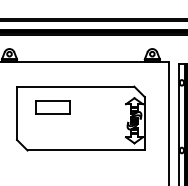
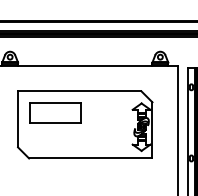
part: (52, 107) -> (55, 113), size x1.43

